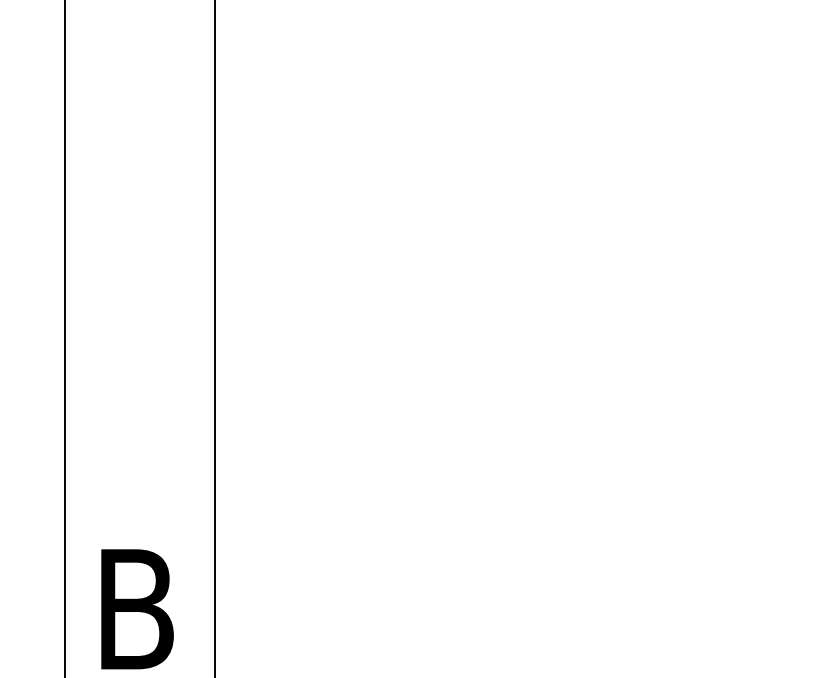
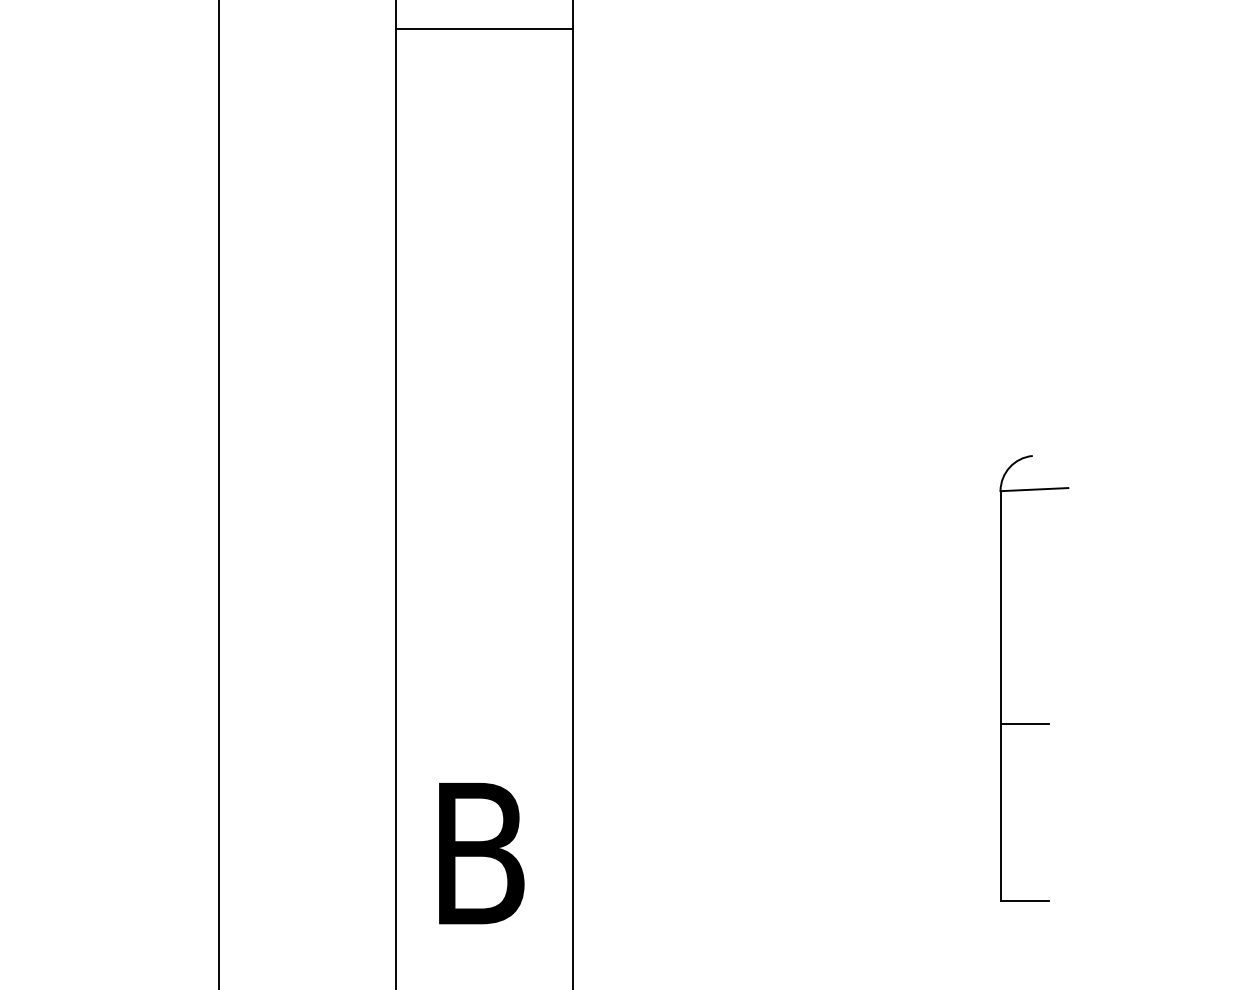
part: (578, 460) -> (1001, 678), added

